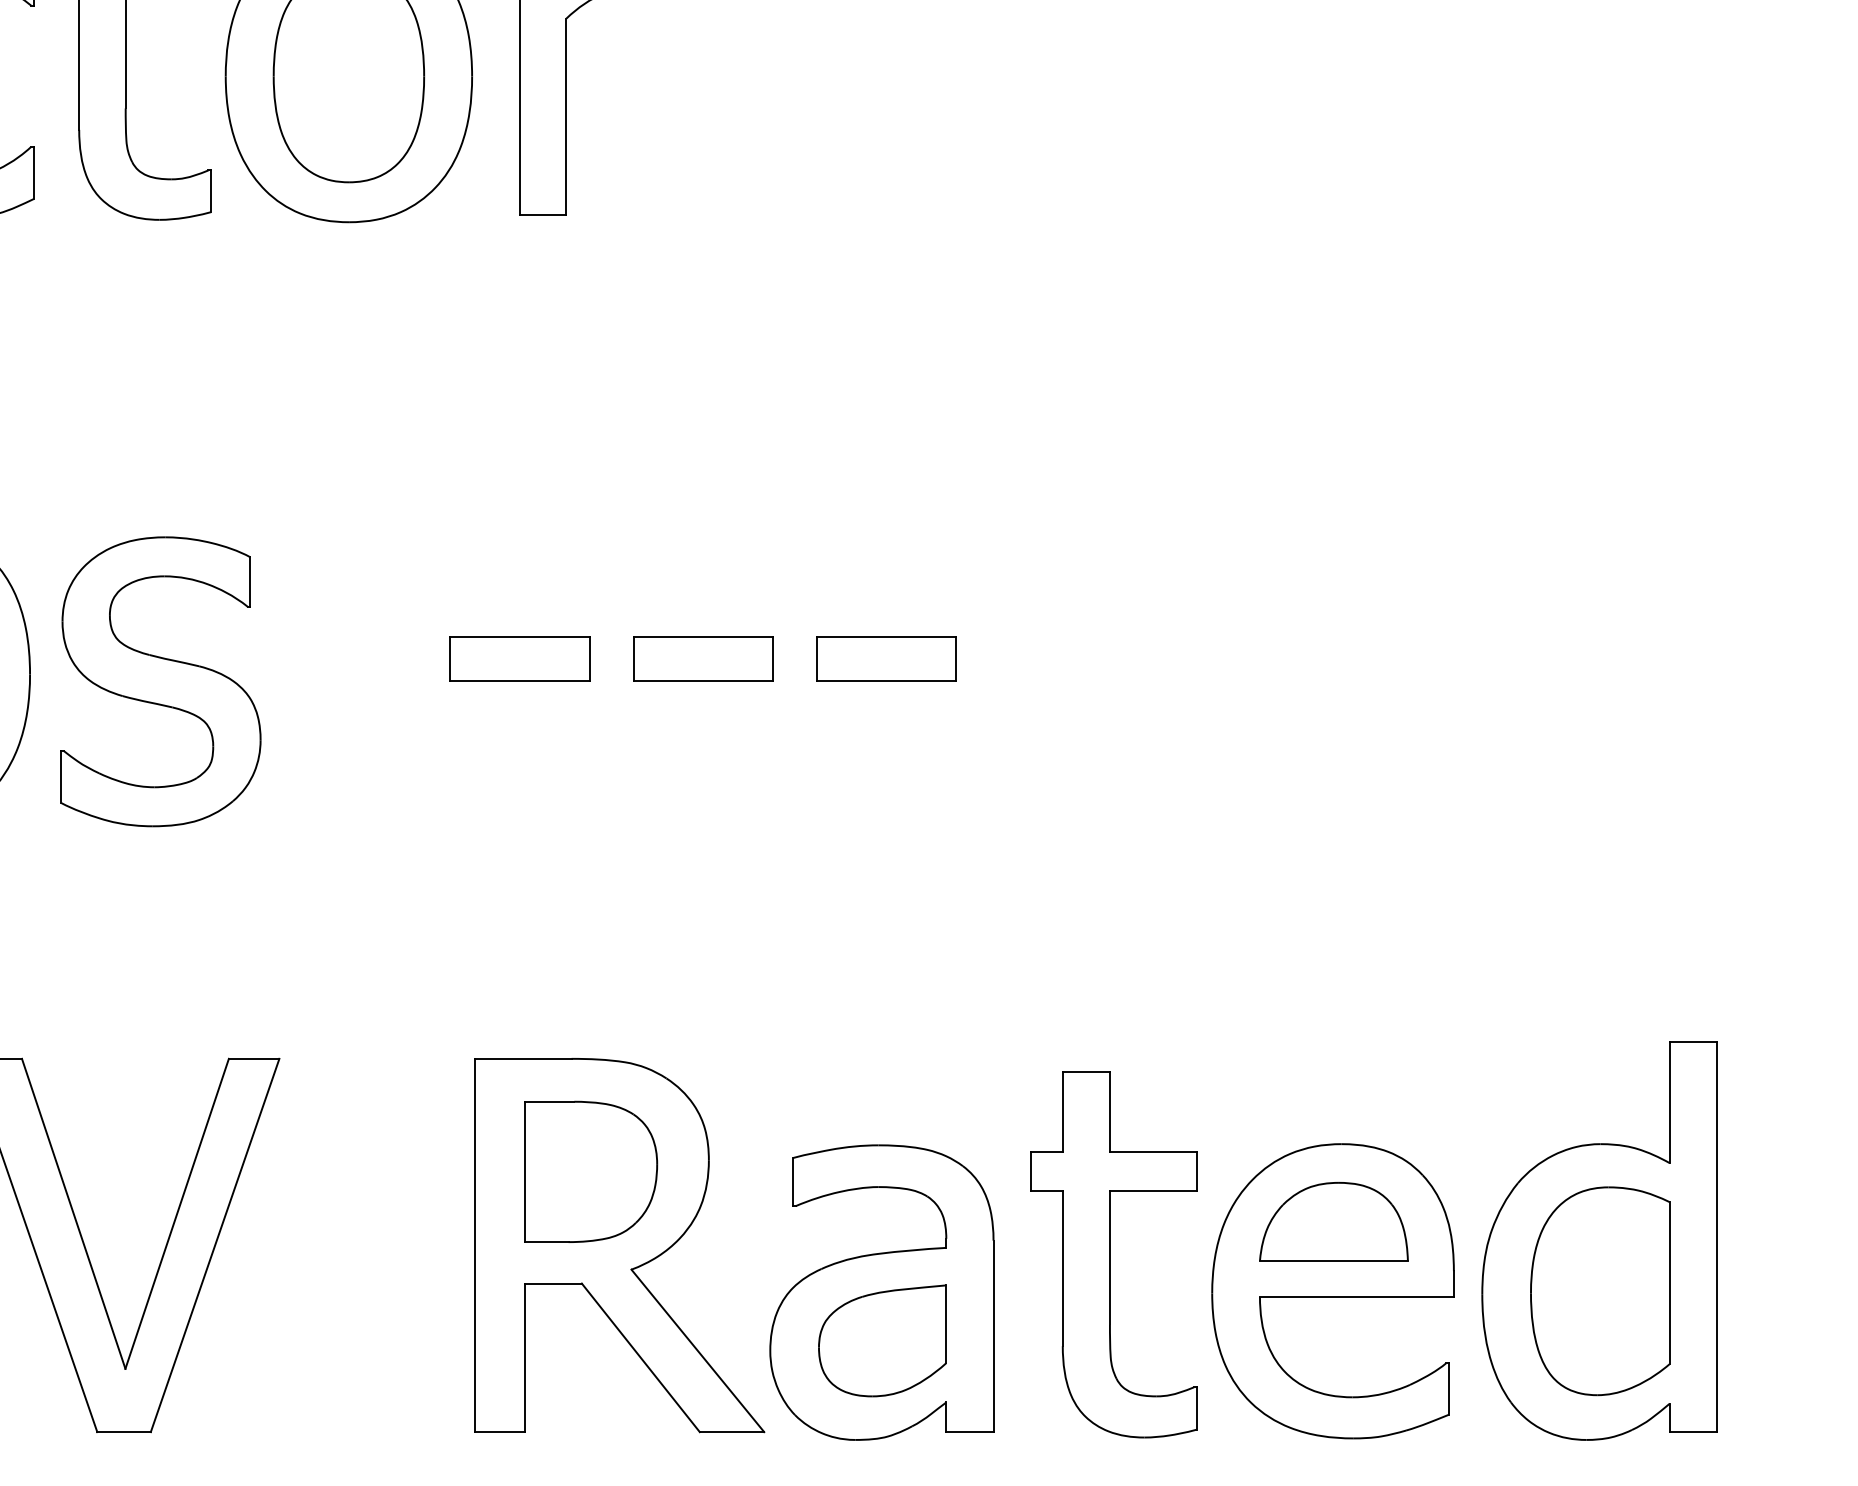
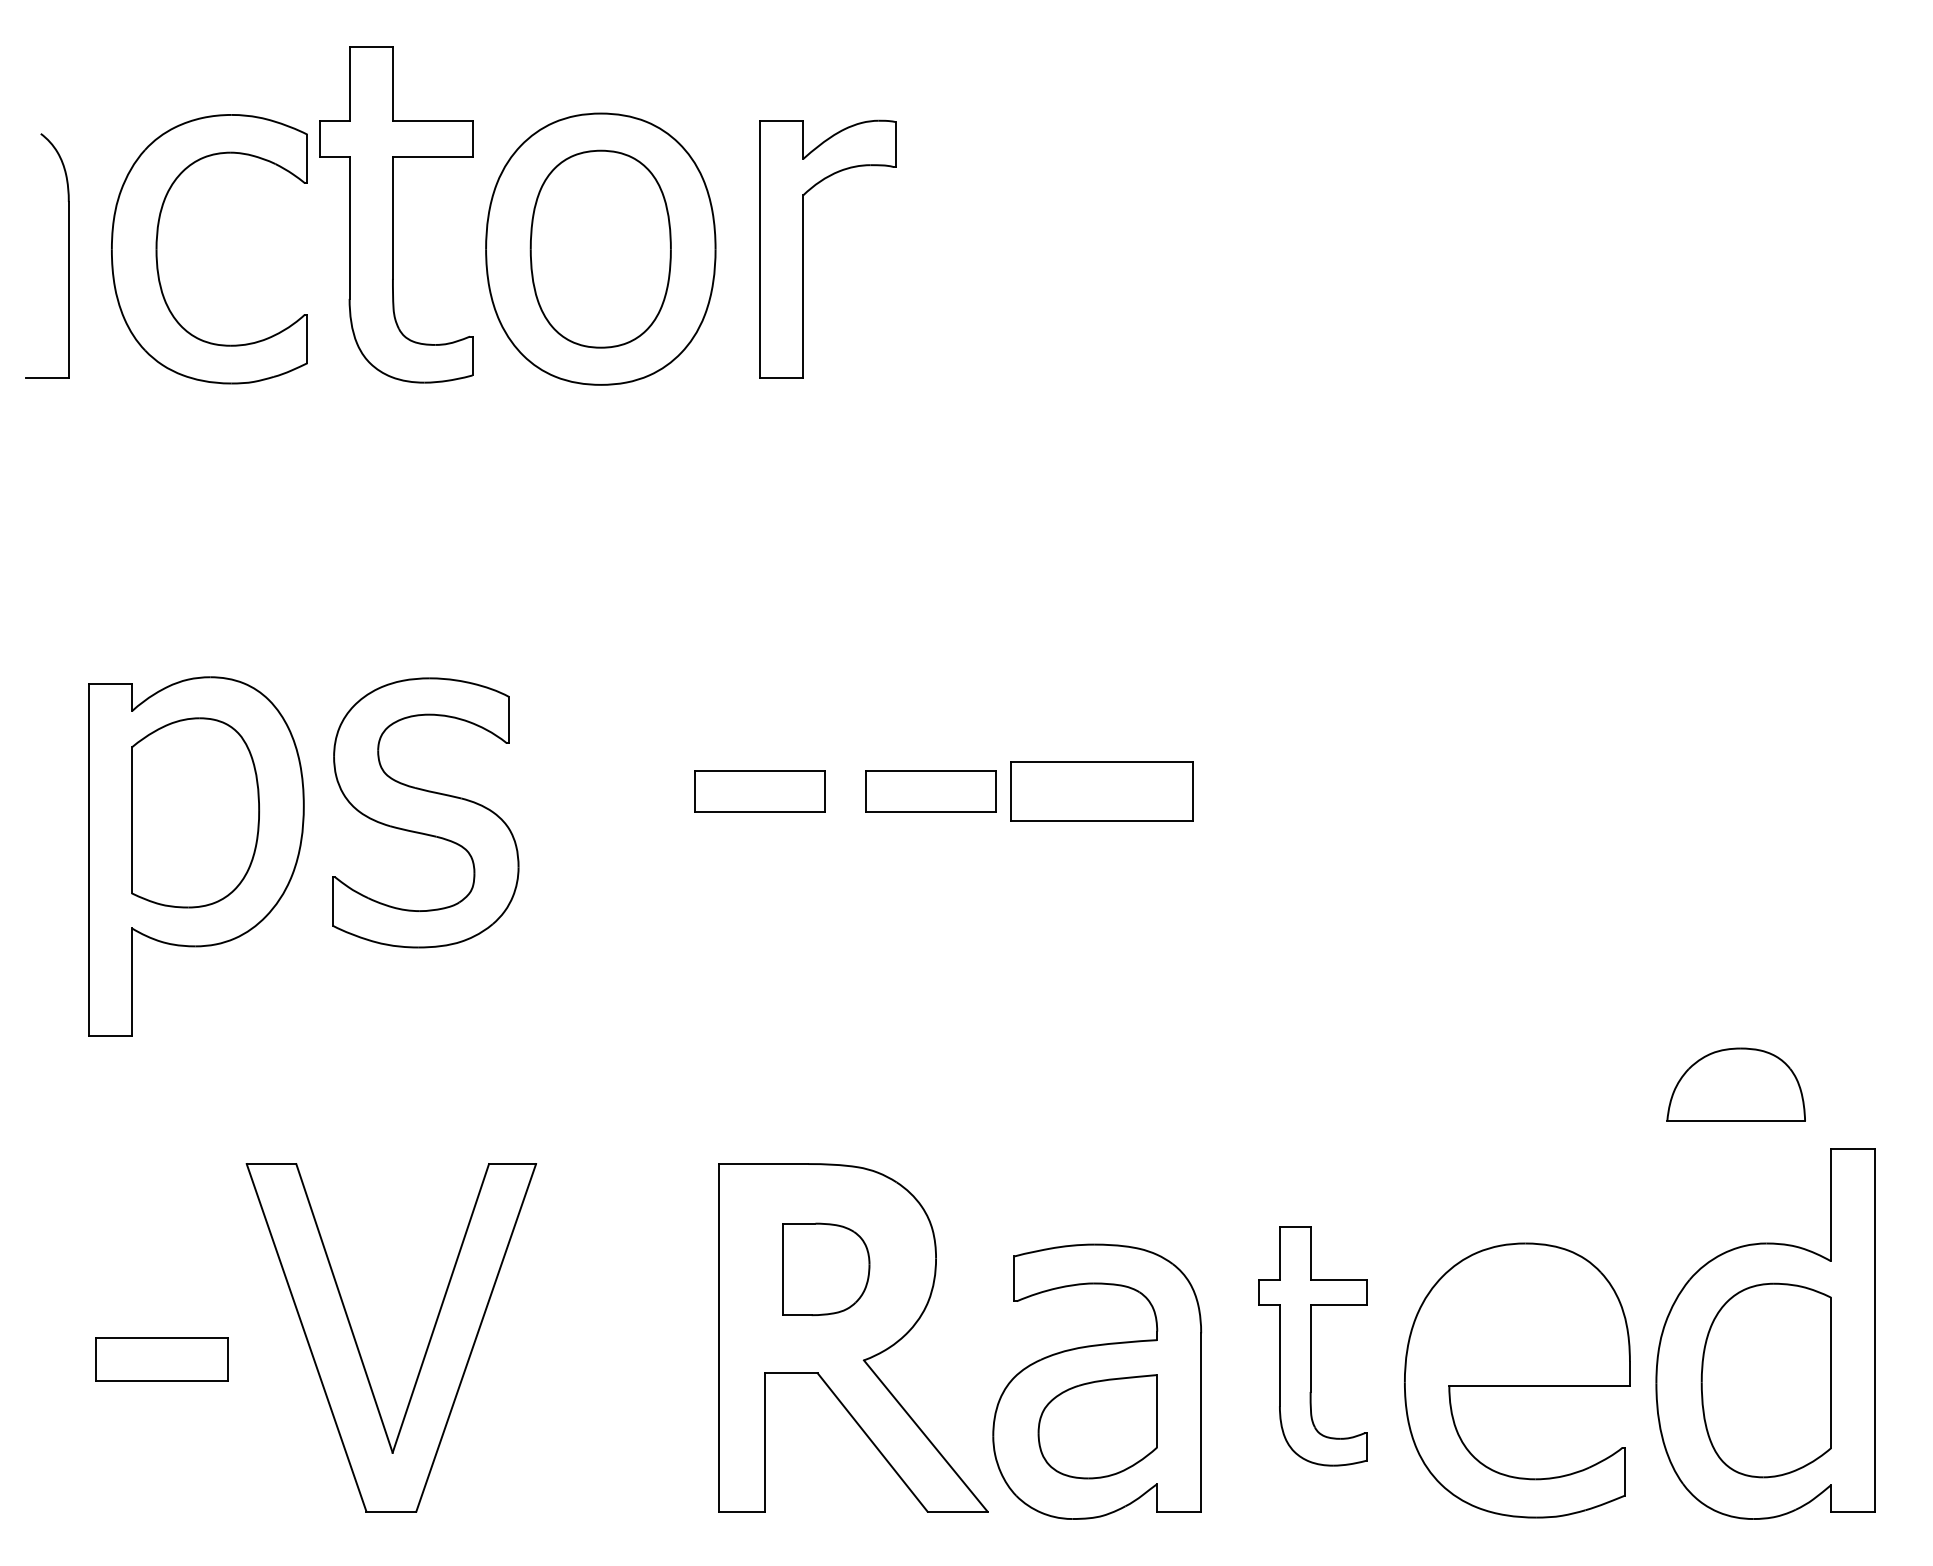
part: (886, 658) -> (1101, 791), size x1.4
part: (591, 1172) -> (826, 1269), size x0.7
part: (1333, 1221) -> (1735, 1084), moved
part: (1113, 1254) -> (1312, 1346), size x0.7

